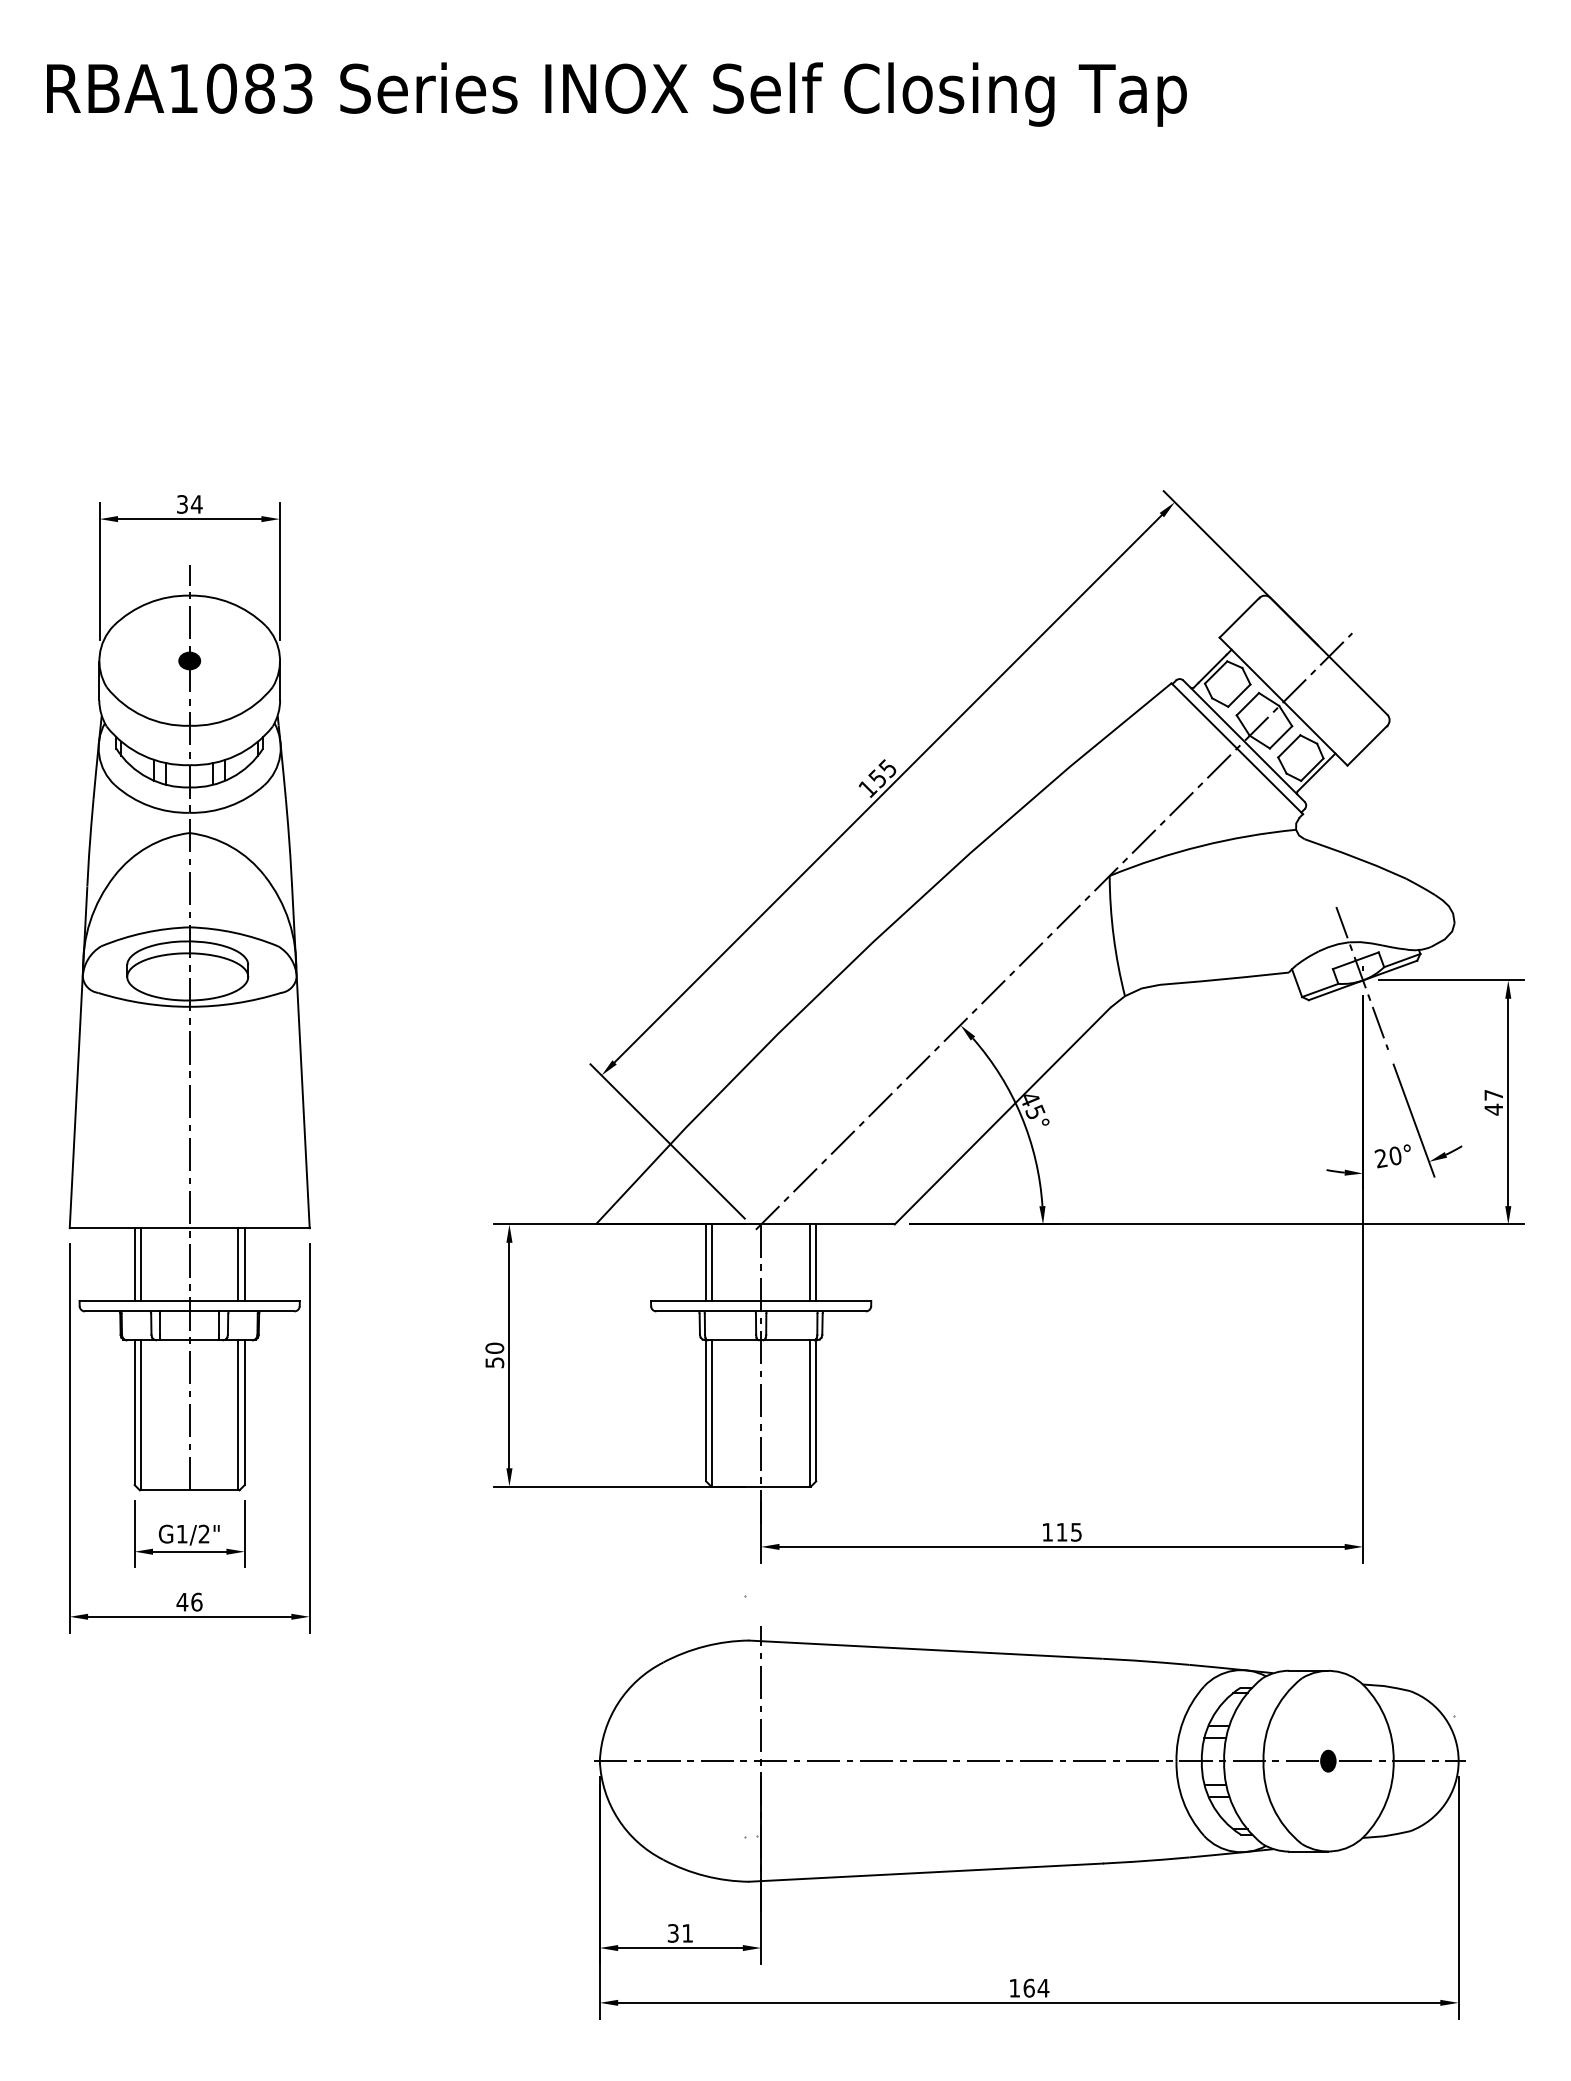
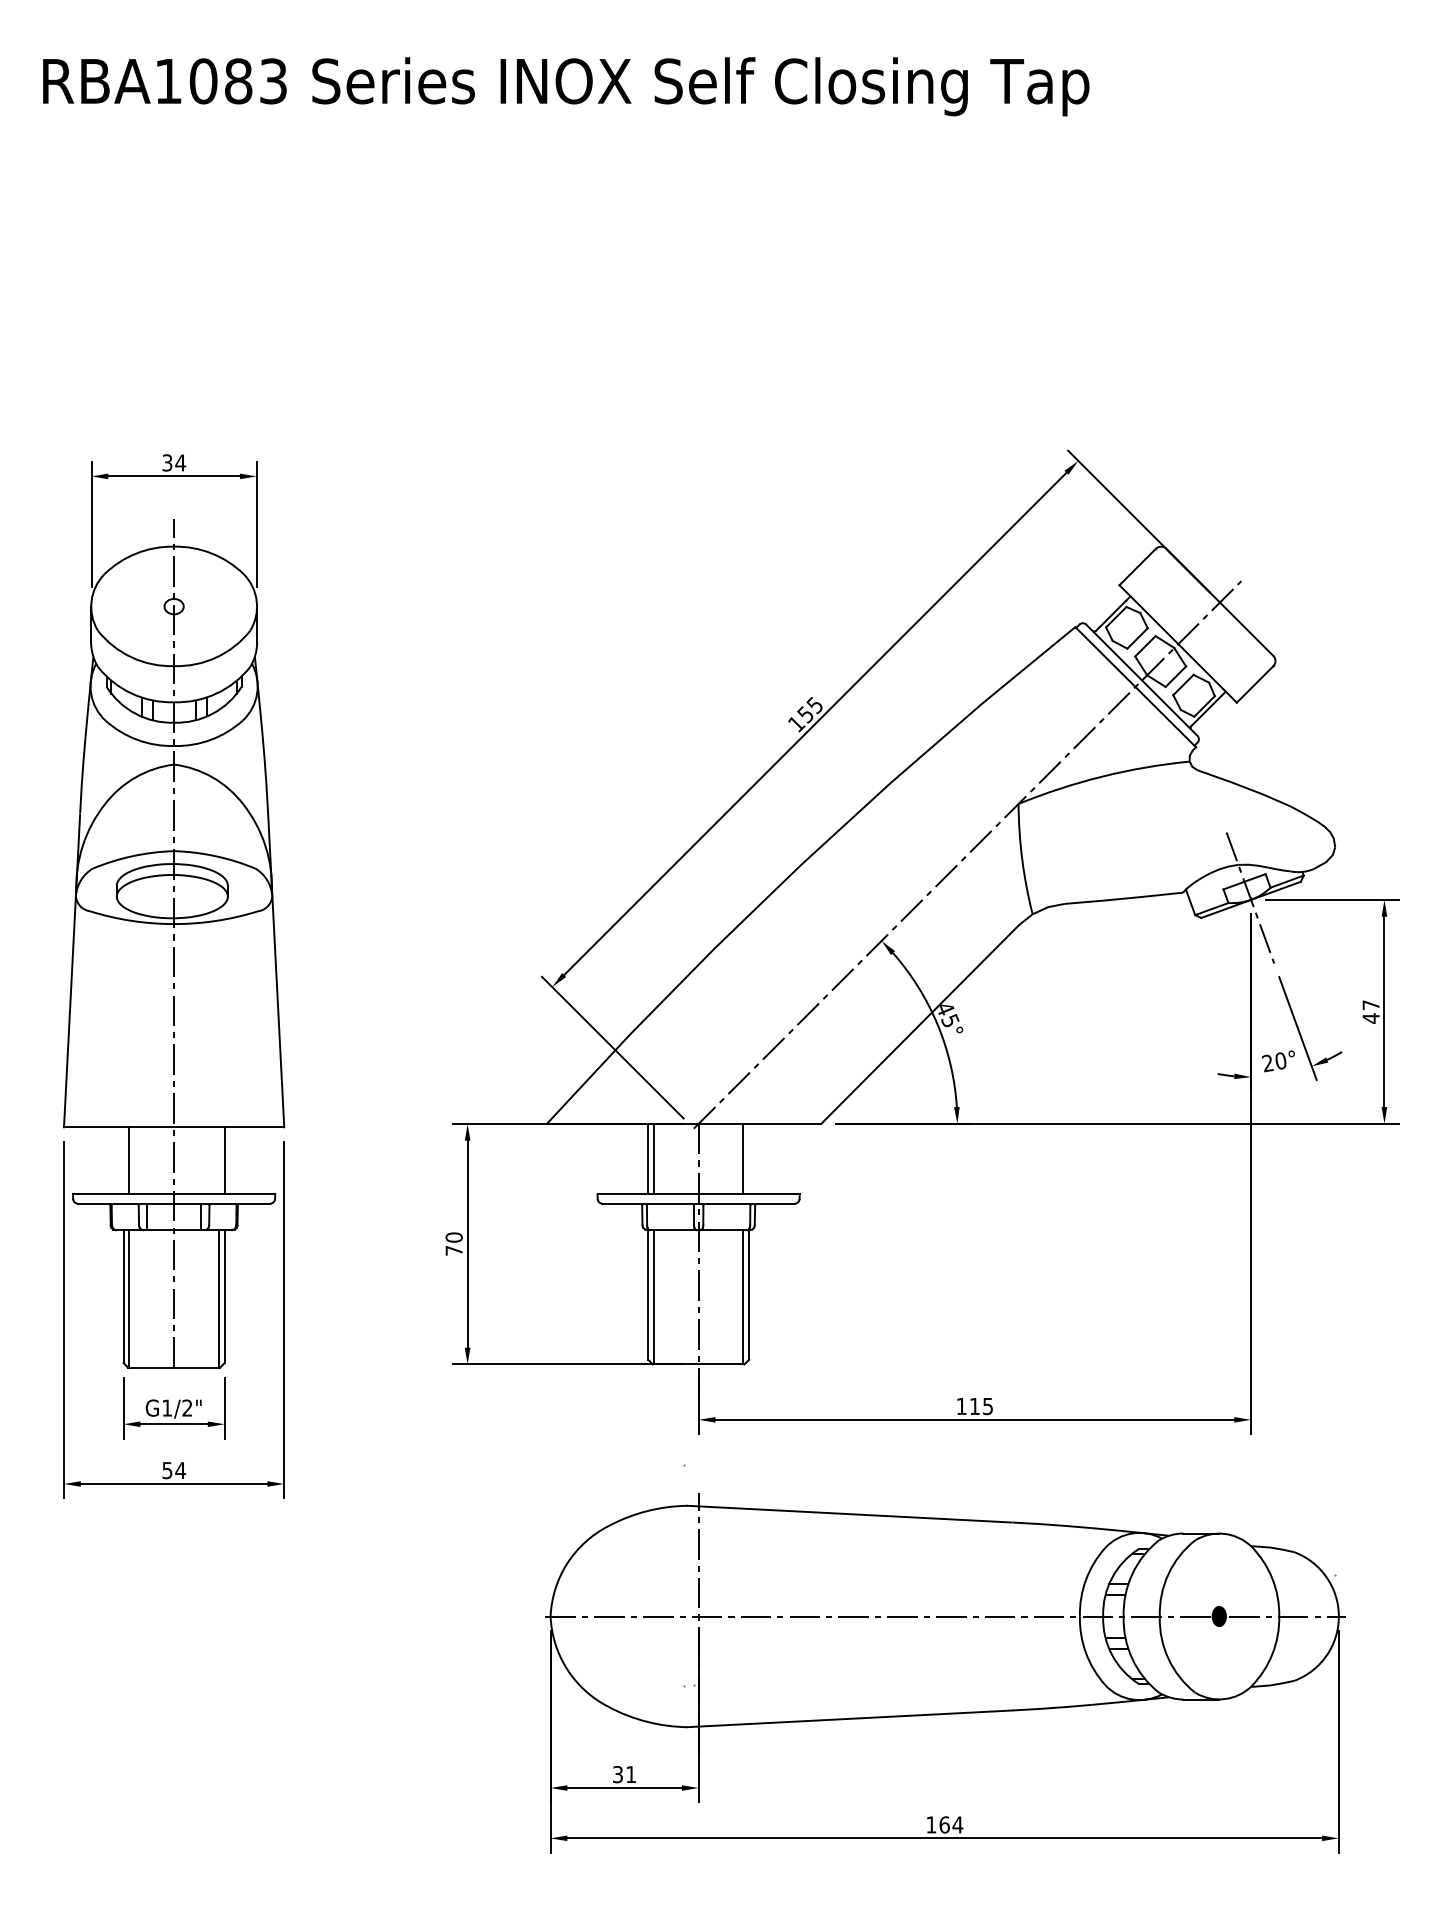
fill: (189, 660) -> (173, 606), removed
line: (816, 1262) -> (749, 1158), removed
line: (134, 1264) -> (123, 1160), removed
line: (238, 1264) -> (218, 1160), removed
text: (494, 1362) -> (453, 1250), 50 -> 70
text: (189, 1601) -> (173, 1469), 46 -> 54

